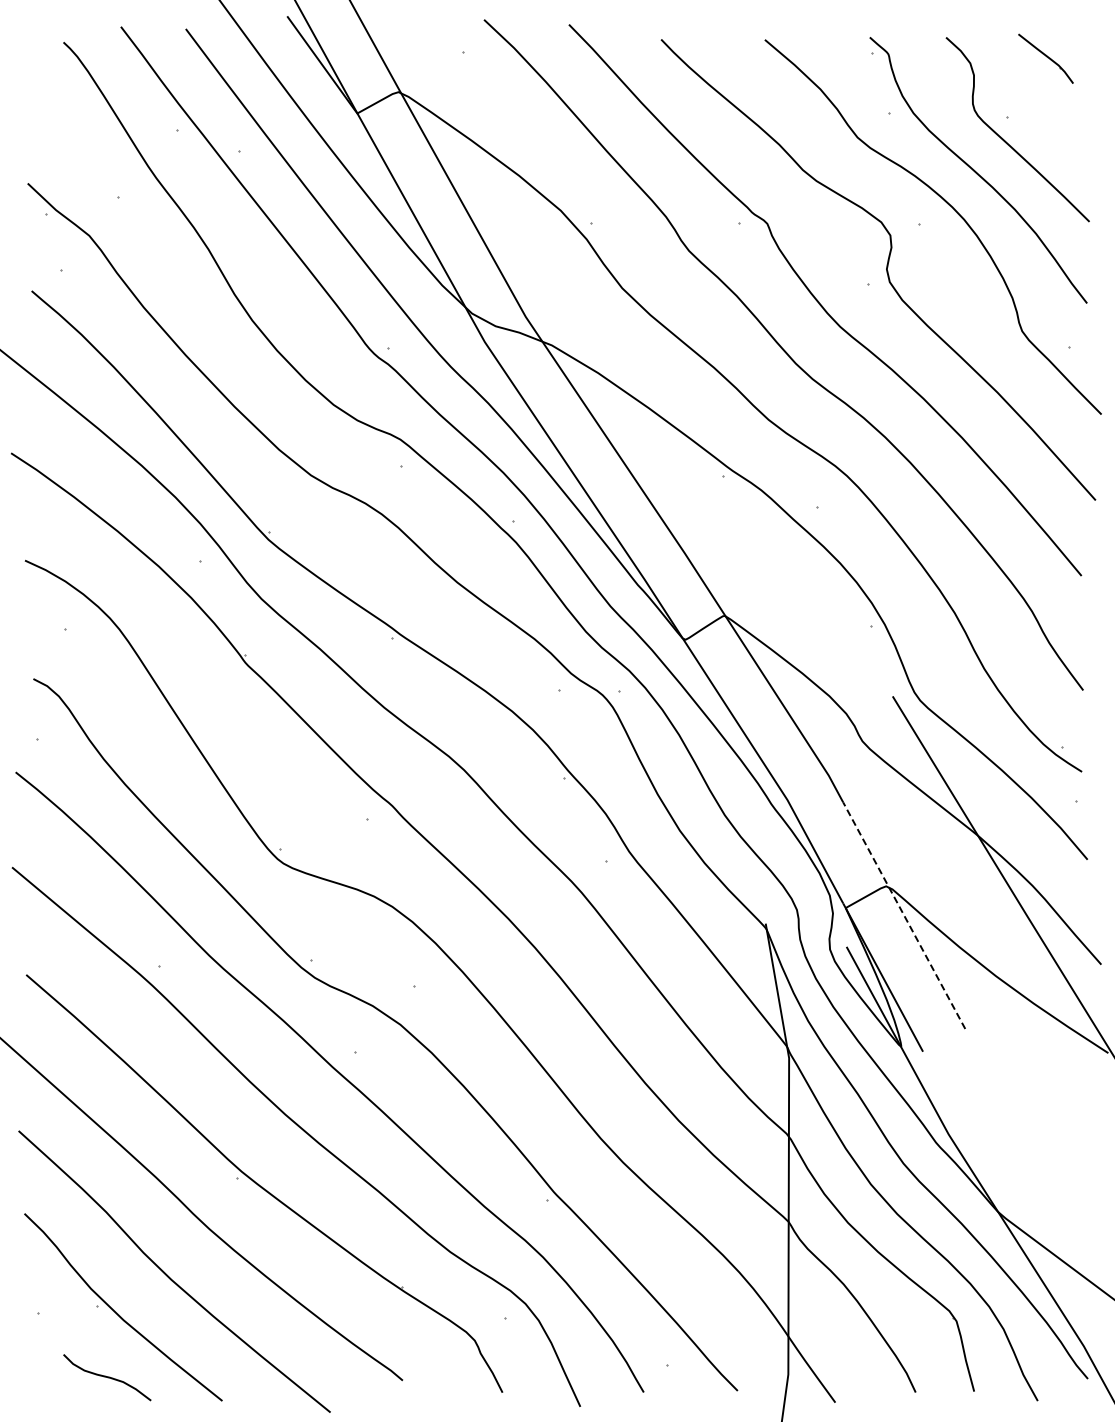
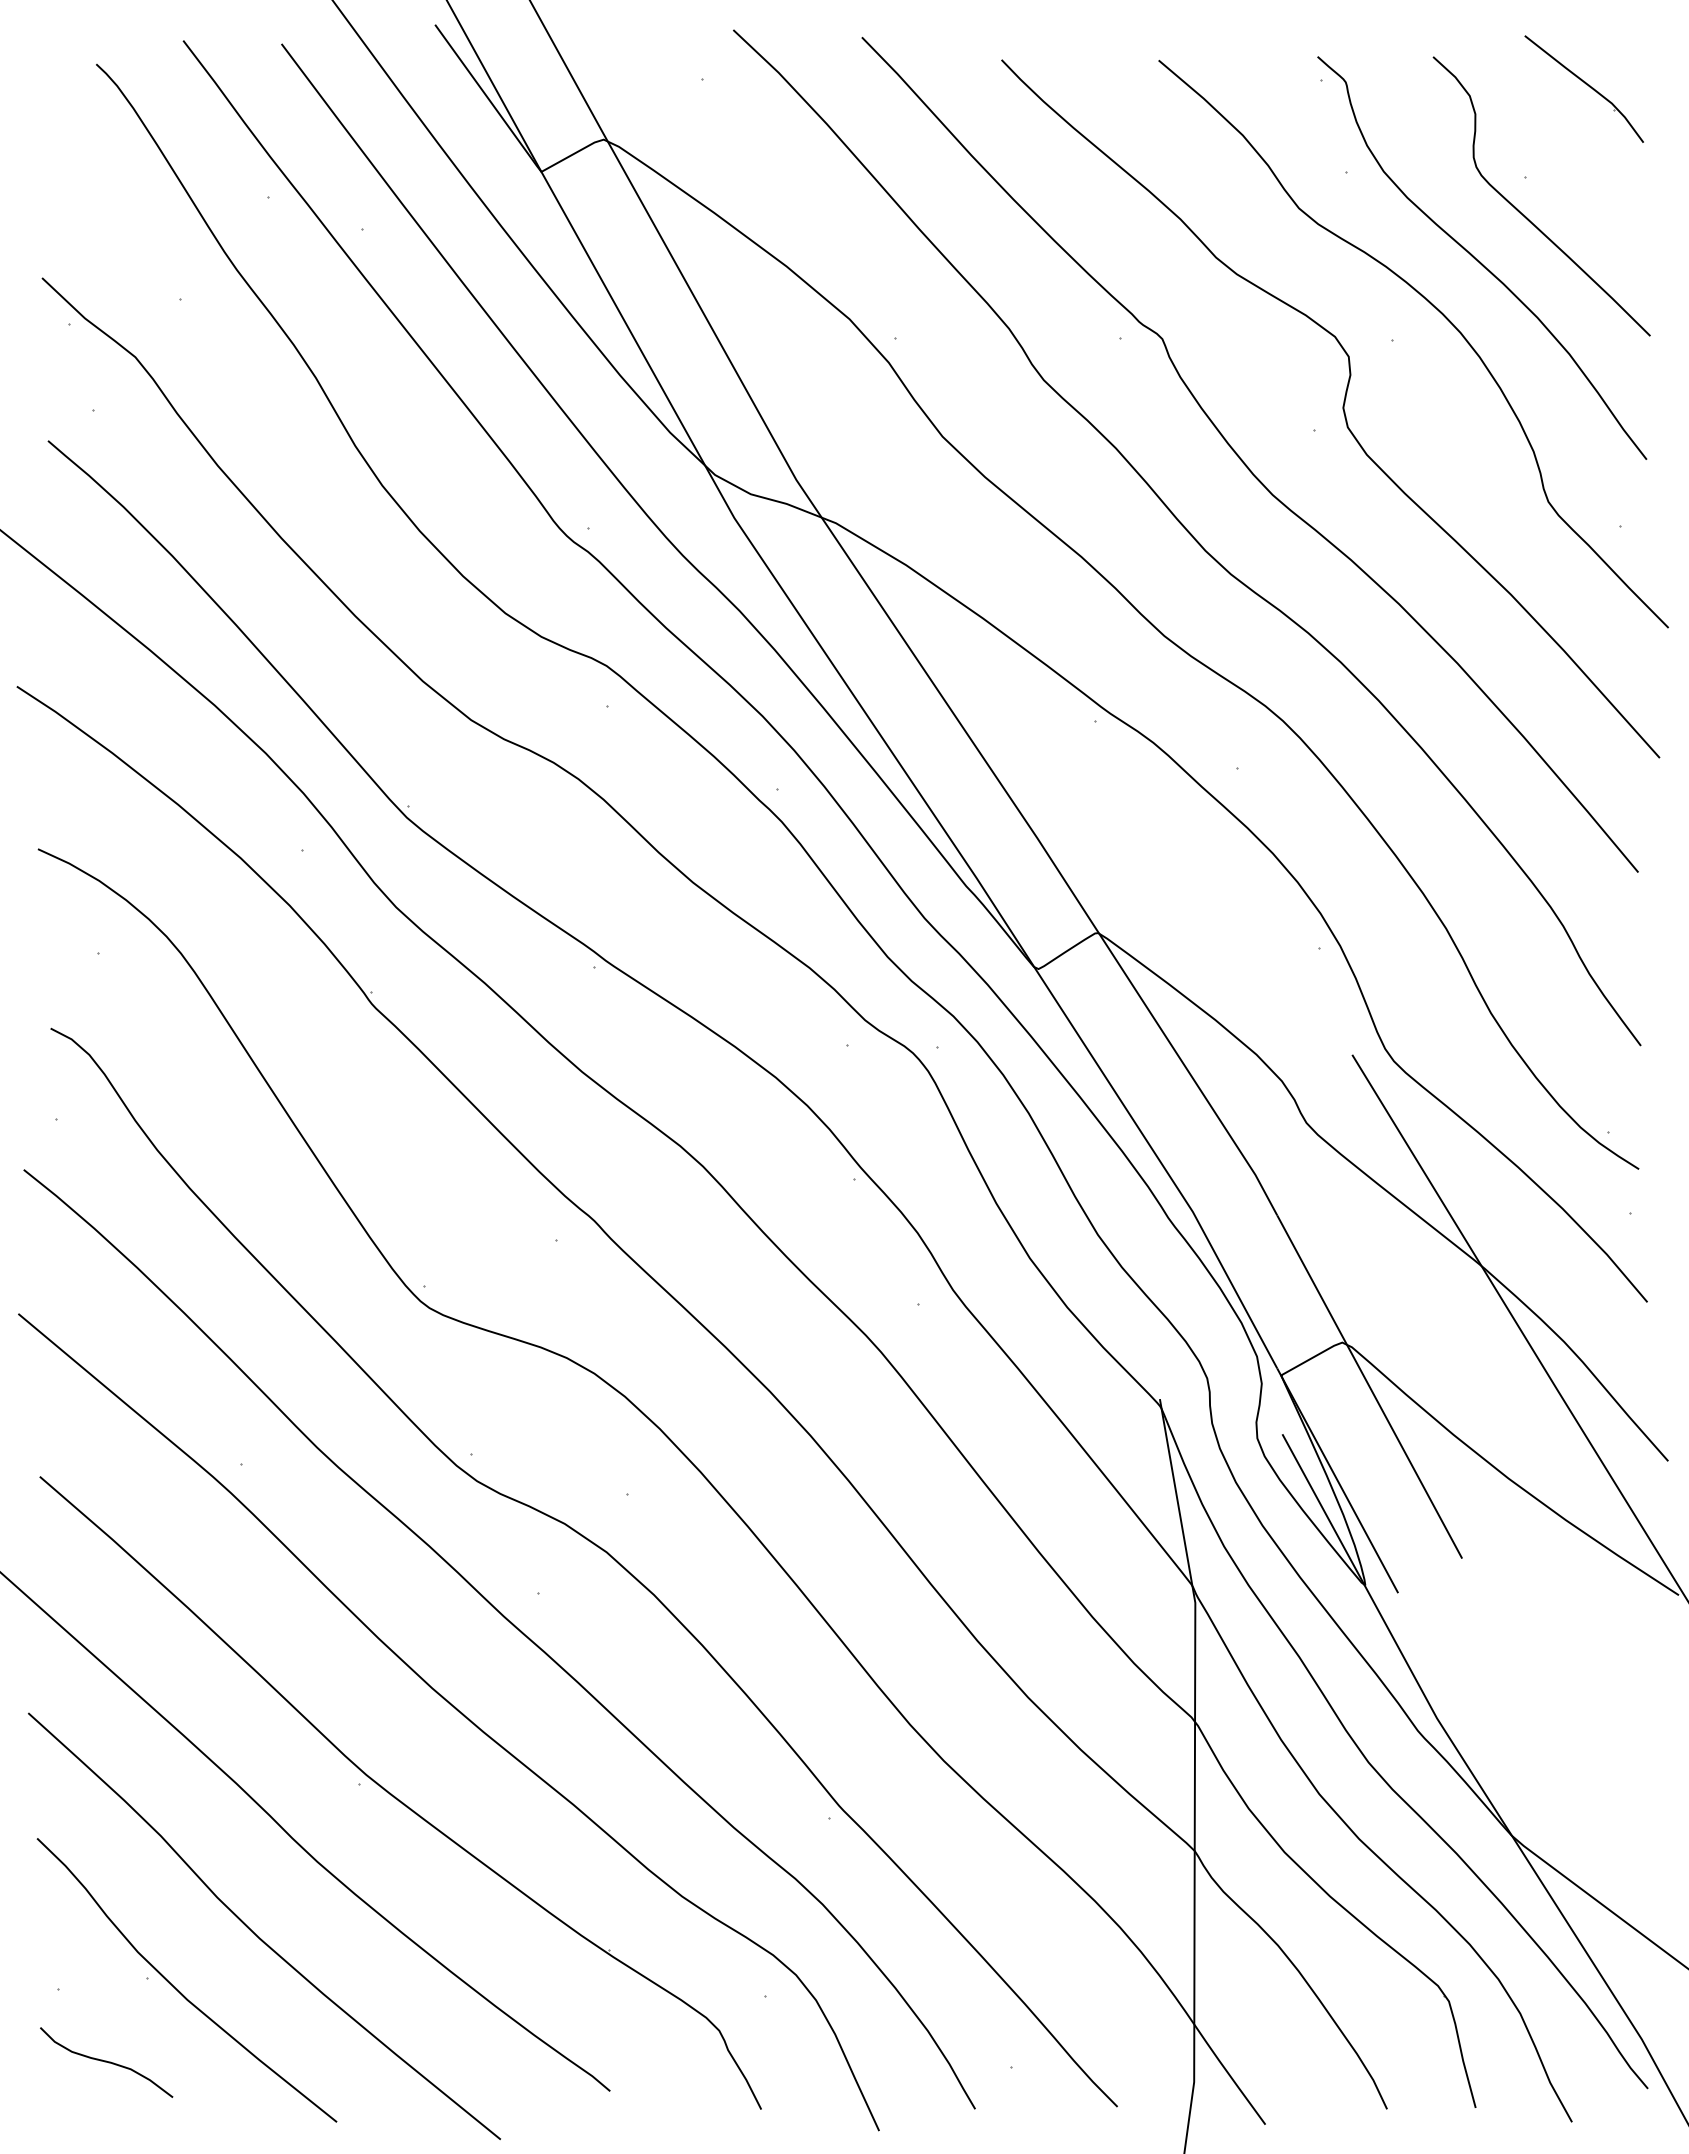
part: (1045, 58) -> (1583, 88), size x1.43
line: (904, 915) -> (1370, 1386), dashed -> solid
curve: (107, 1377) -> (106, 2062), moved

